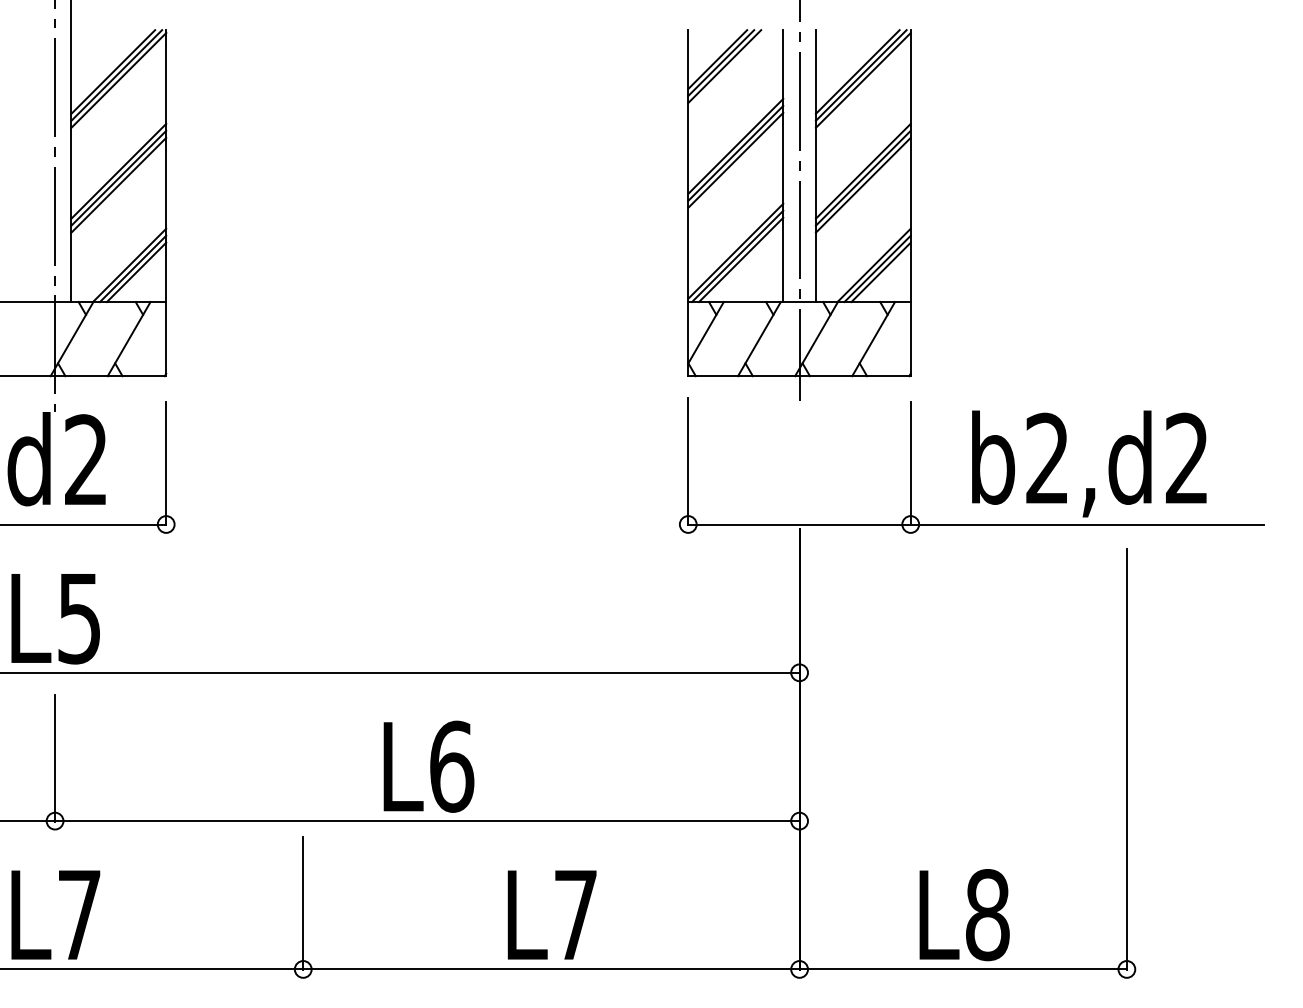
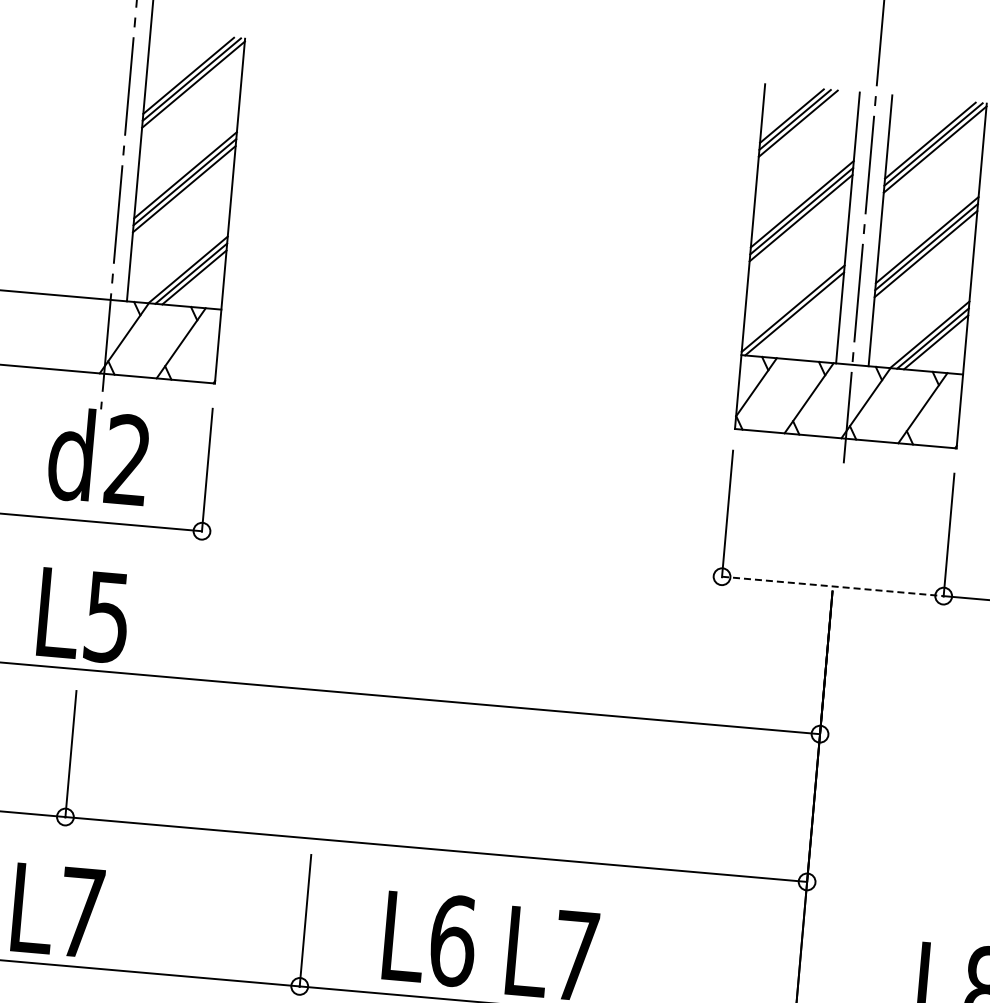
line: (741, 259) -> (798, 317), removed
line: (800, 524) -> (833, 586), solid -> dashed
text: (428, 766) -> (429, 938), moved

